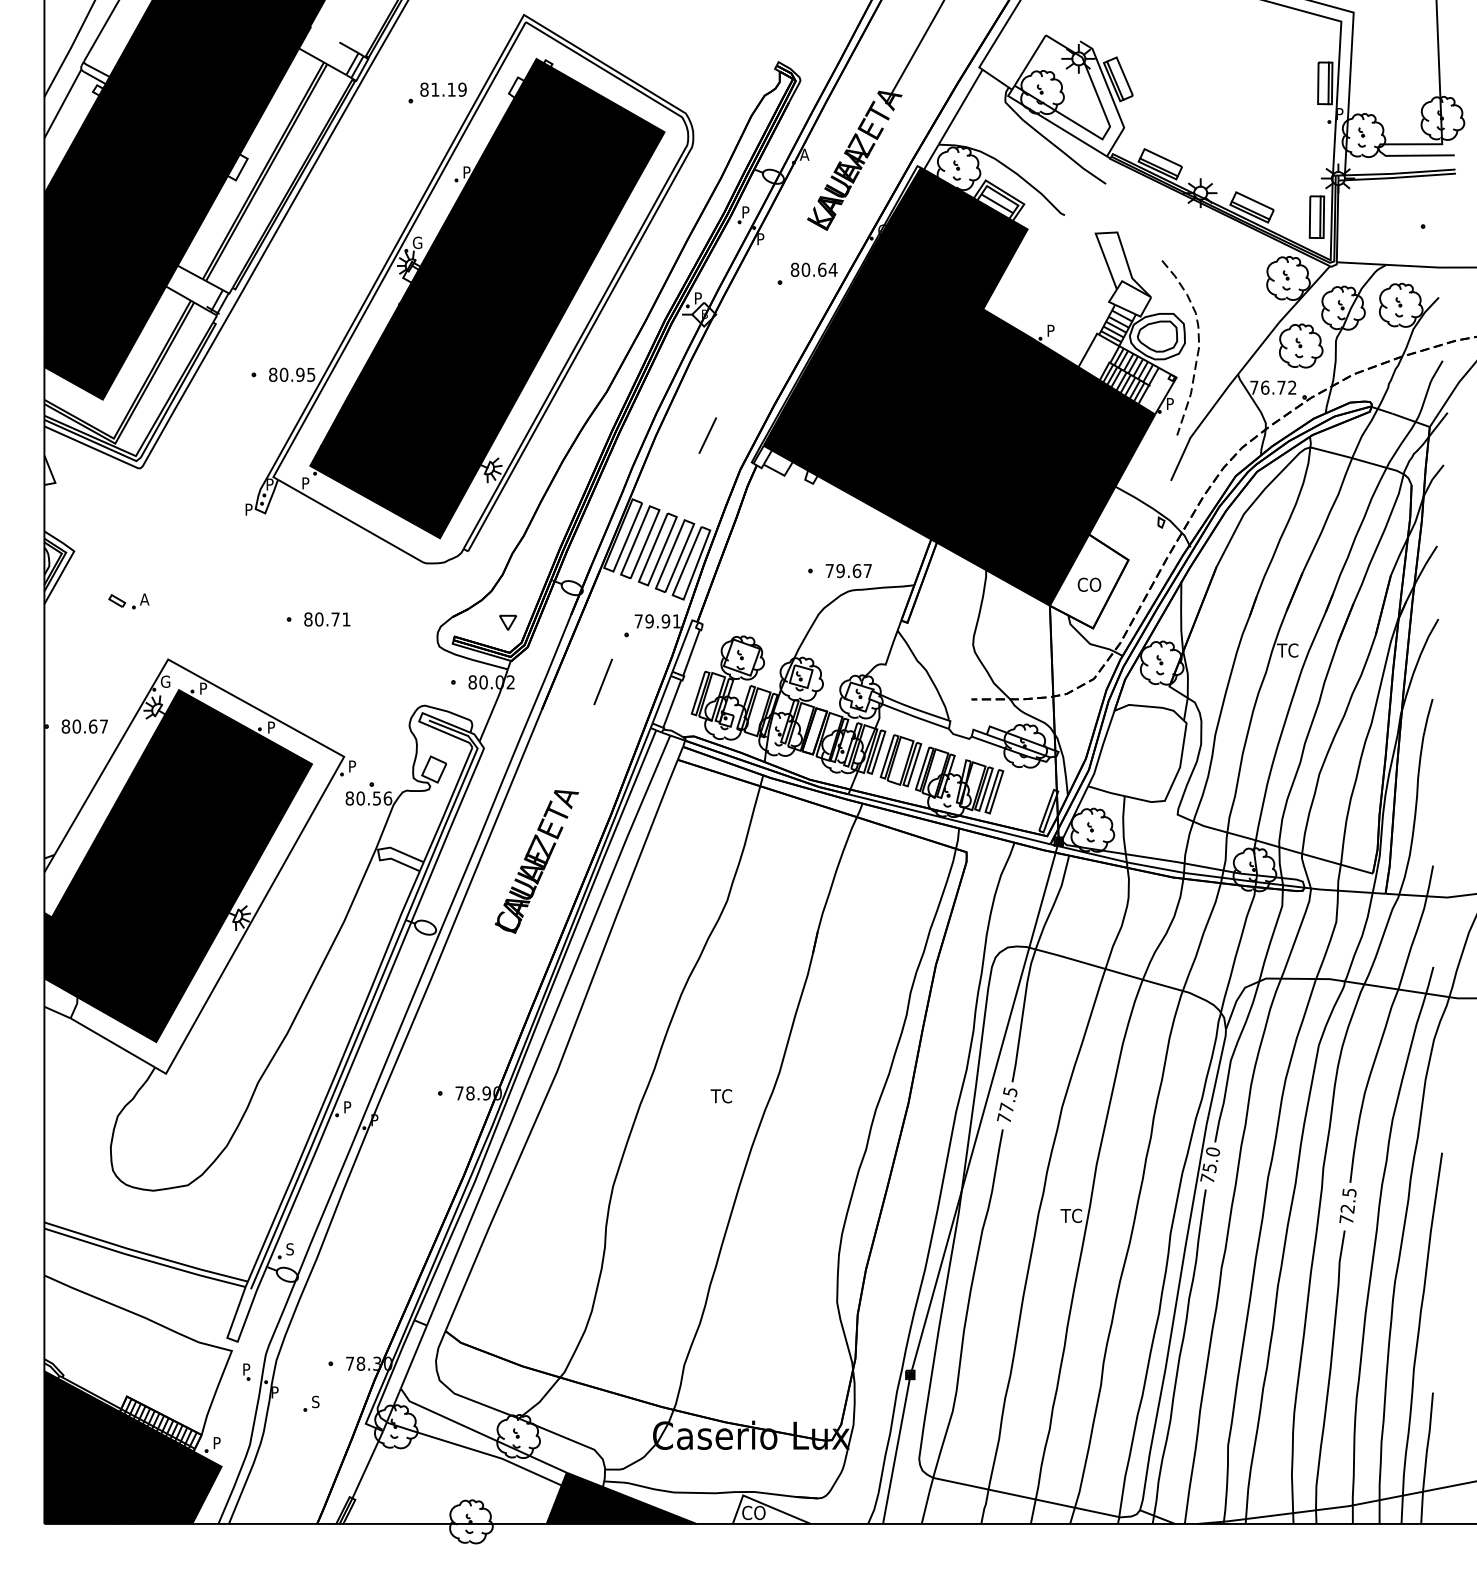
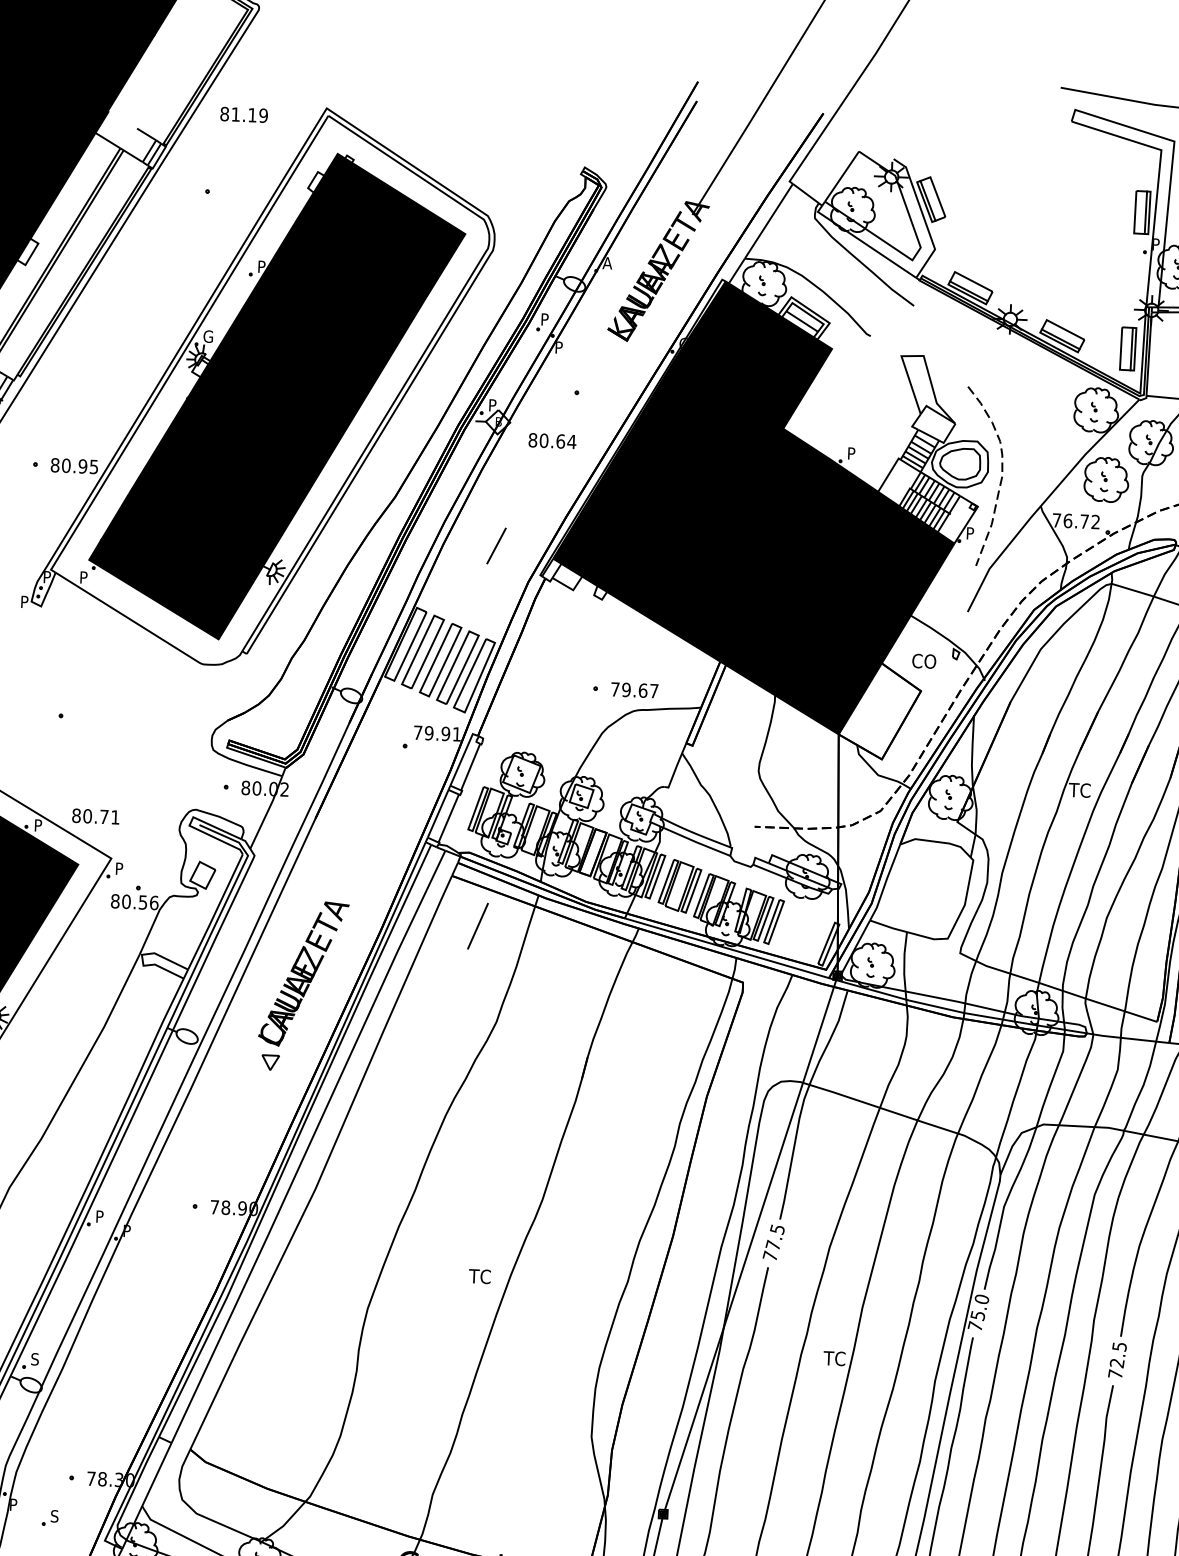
text: (443, 89) -> (244, 114), moved
text: (813, 269) -> (551, 440), moved
text: (1089, 584) -> (924, 660), moved
text: (327, 619) -> (96, 816), moved
part: (508, 622) -> (270, 1062), moved
line: (602, 681) -> (477, 925), moved
text: (721, 1096) -> (479, 1276), moved

